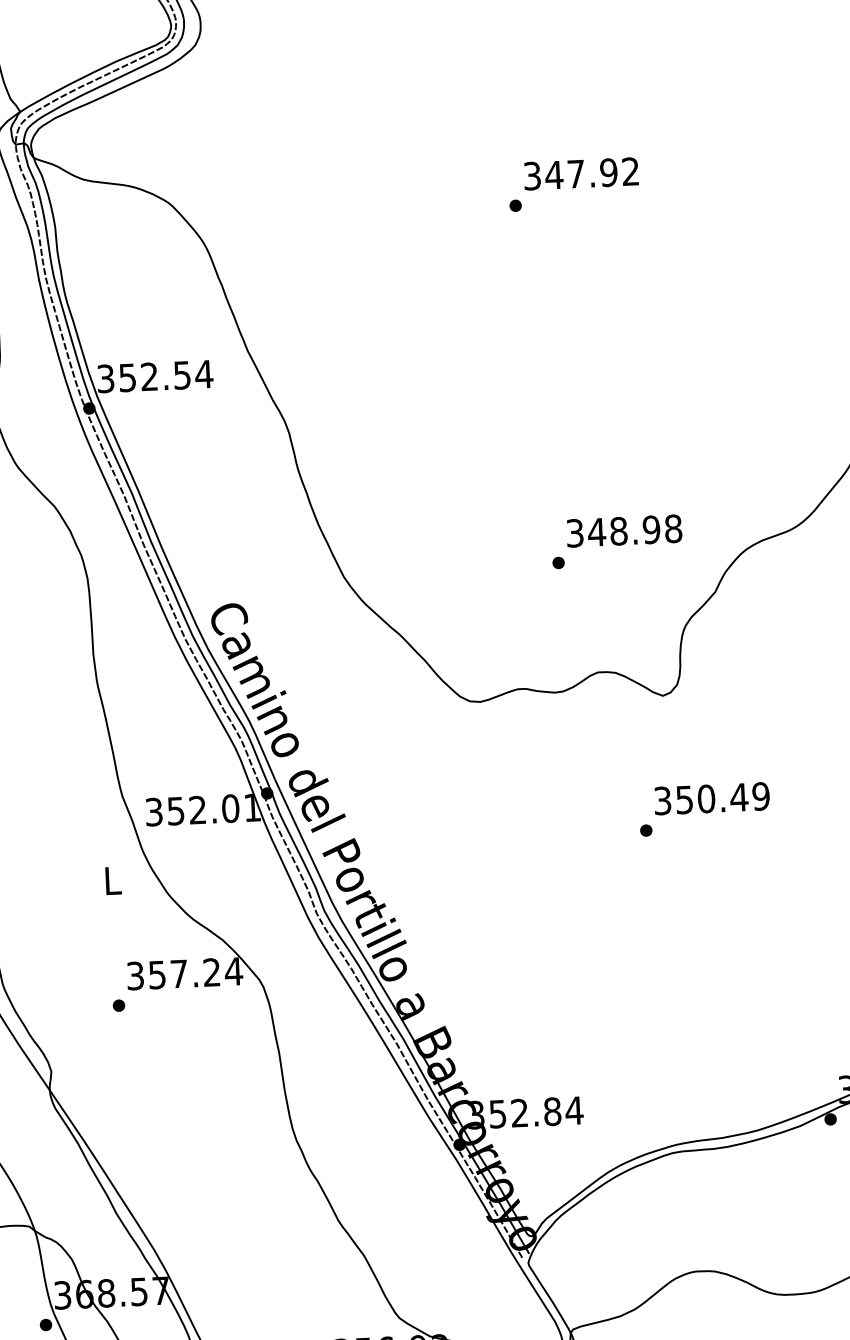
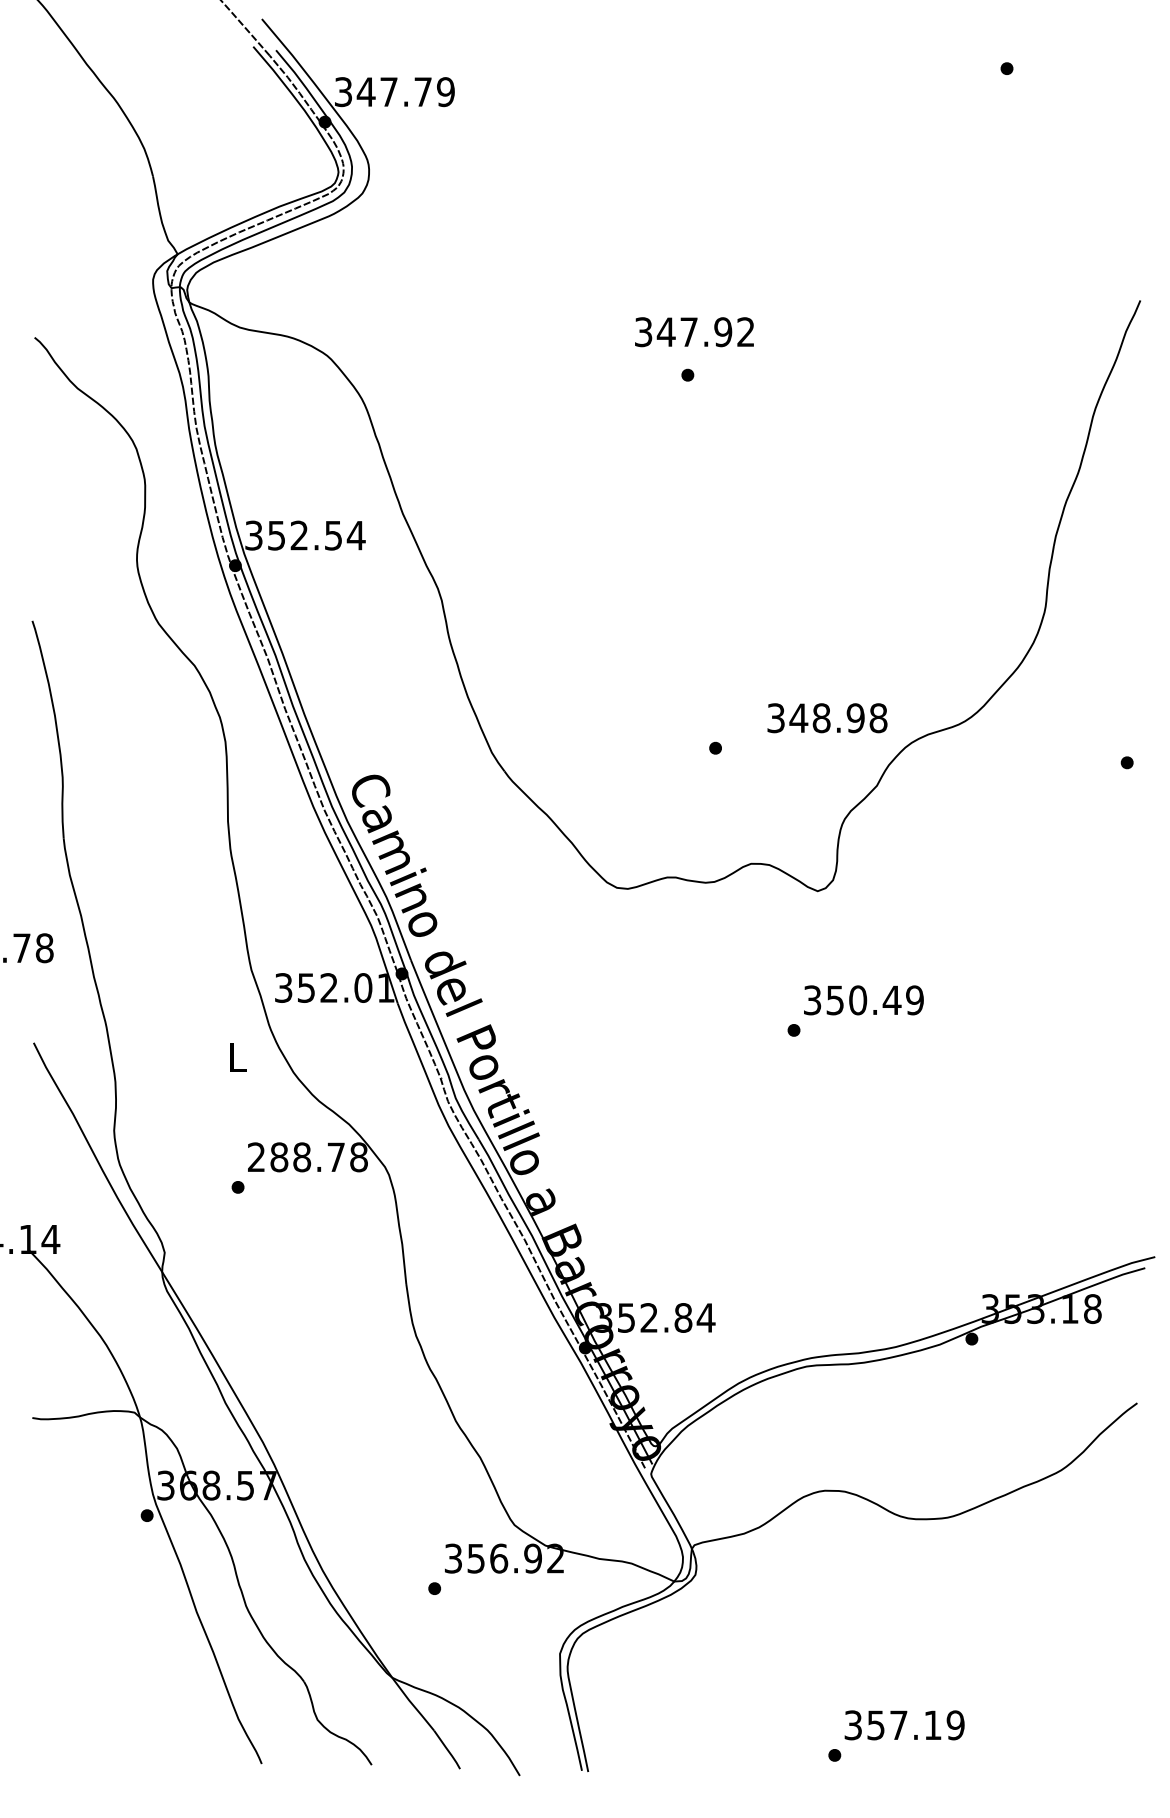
text: (581, 174) -> (694, 332), moved
text: (624, 531) -> (827, 718), moved
text: (185, 973) -> (308, 1157), 357.24 -> 288.78

